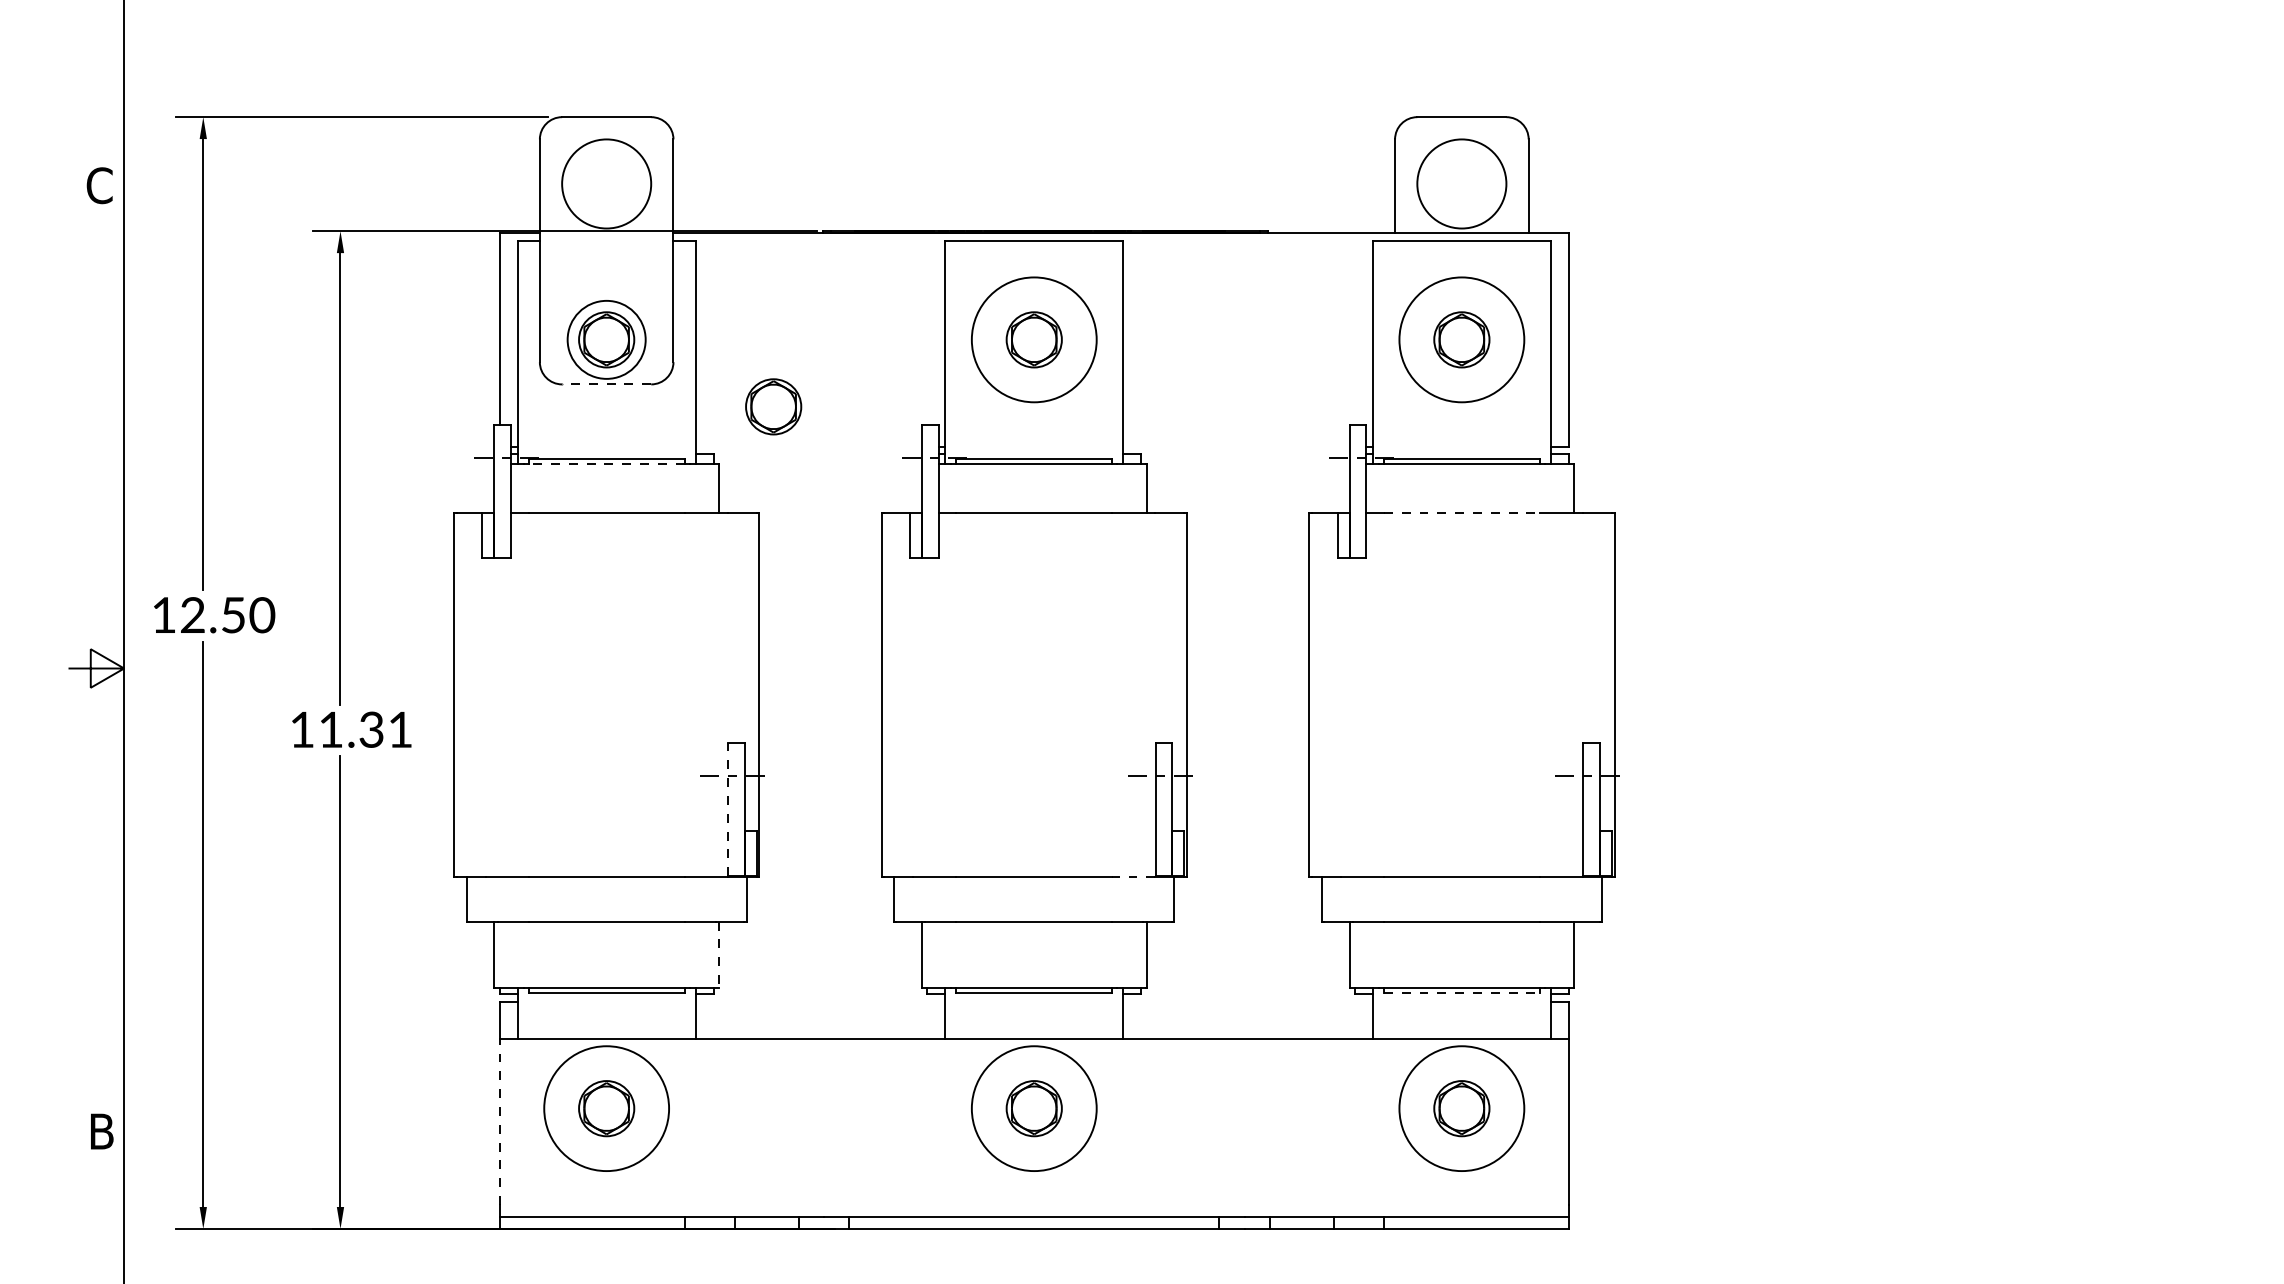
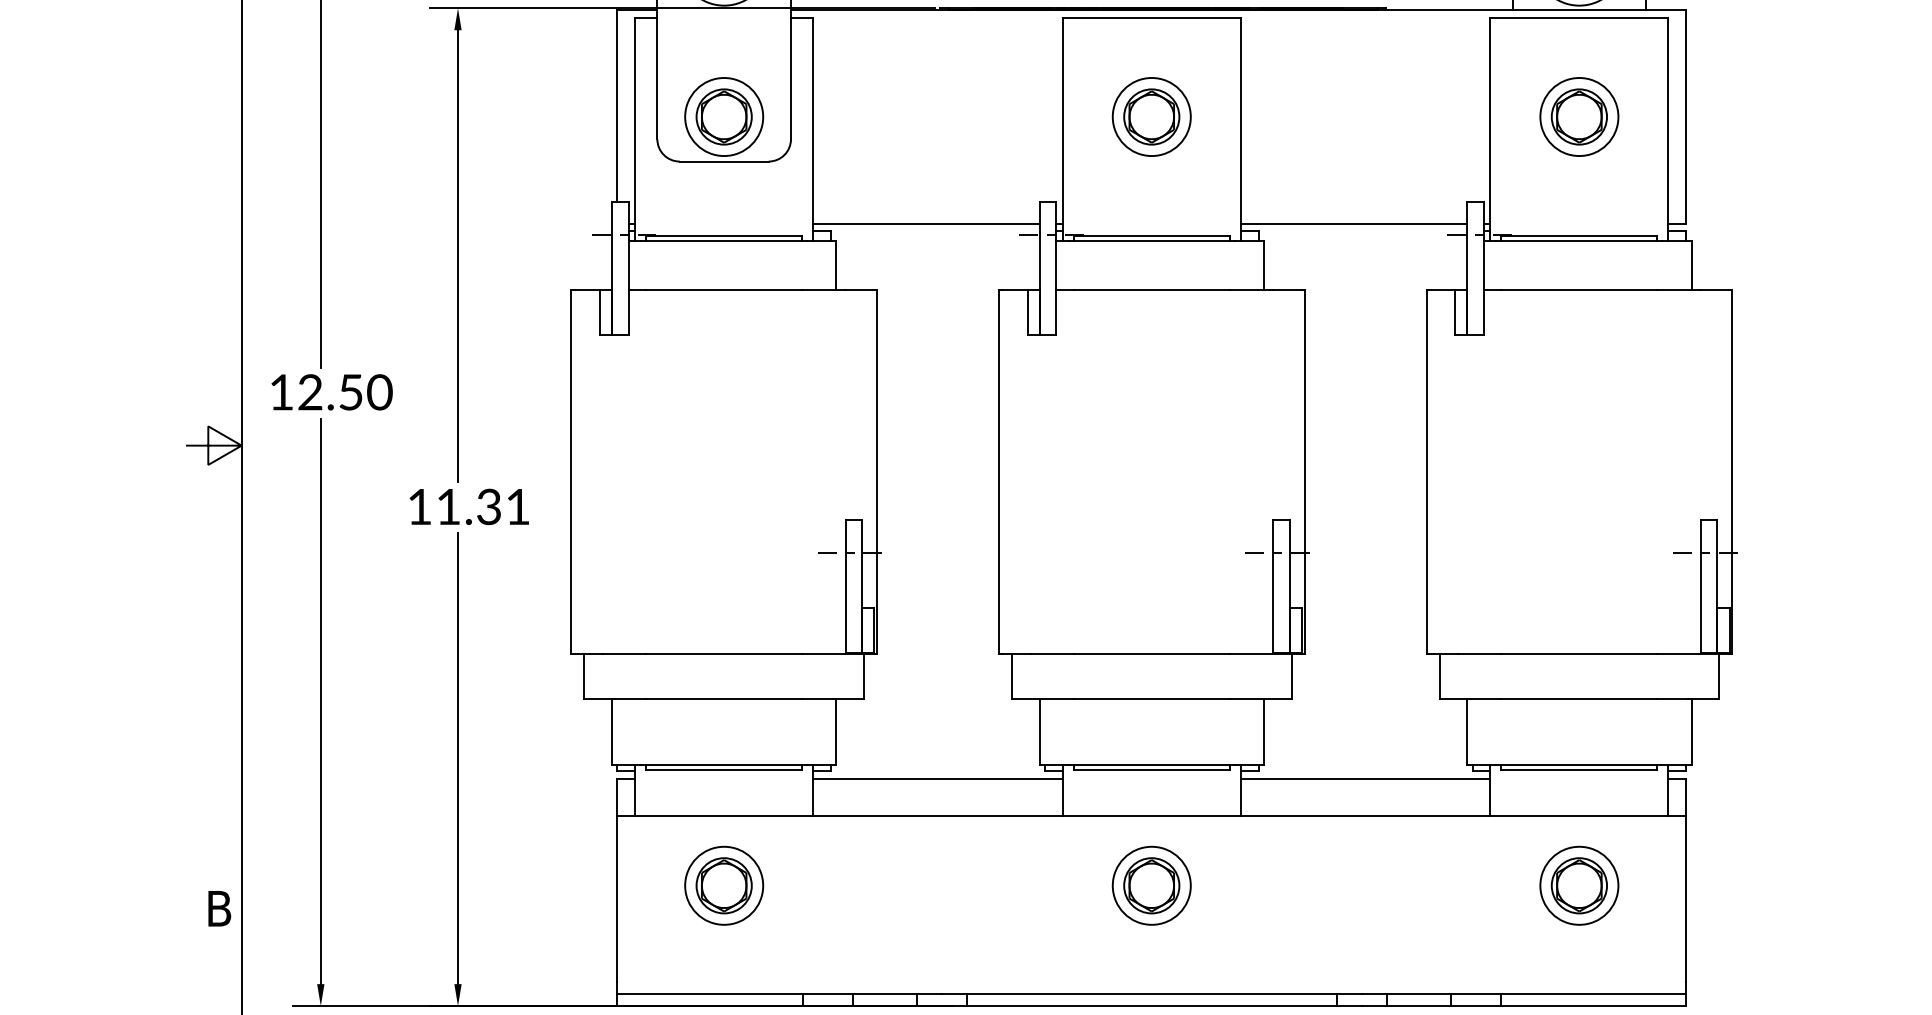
circle: (1034, 339) -> (1152, 116), size x0.62
circle: (1461, 339) -> (1579, 116), size x0.62
line: (606, 384) -> (724, 161), dashed -> solid
part: (773, 406) -> (891, 183), removed
line: (808, 446) -> (926, 223), added
line: (1236, 446) -> (1354, 223), added
line: (606, 464) -> (724, 241), dashed -> solid
line: (1461, 513) -> (1579, 290), dashed -> solid
line: (728, 809) -> (846, 586), dashed -> solid
line: (1133, 876) -> (1251, 653), dashed -> solid
line: (718, 955) -> (836, 732), dashed -> solid
line: (1461, 993) -> (1579, 770), dashed -> solid
line: (820, 1001) -> (938, 778), added
line: (1247, 1001) -> (1365, 778), added
circle: (606, 1108) -> (724, 885), size x0.62
circle: (1034, 1108) -> (1152, 885), size x0.62
circle: (1461, 1108) -> (1579, 885), size x0.62
line: (499, 1122) -> (617, 899), dashed -> solid

